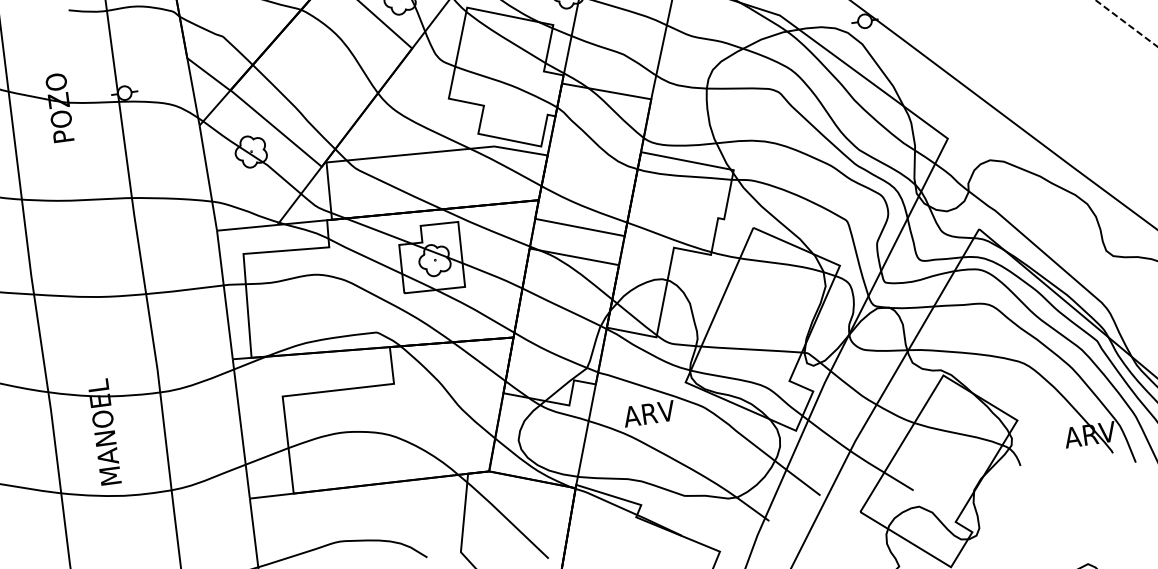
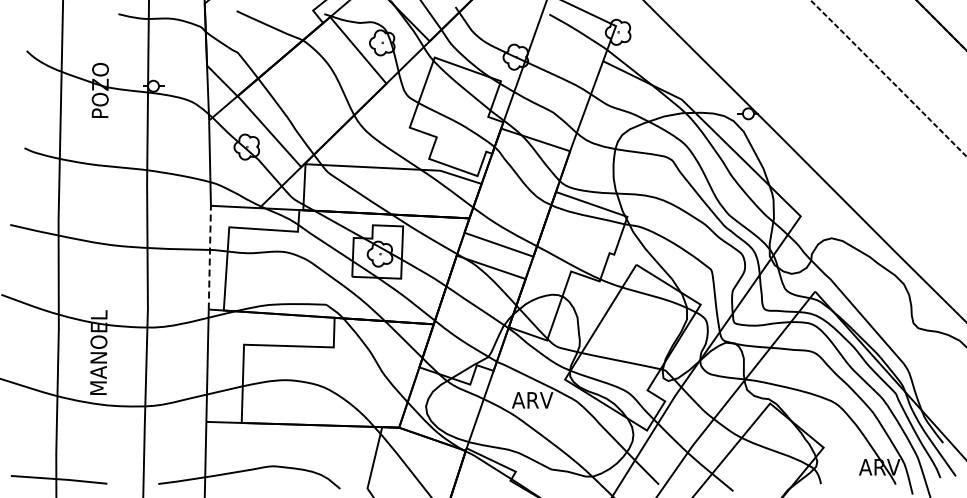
line: (224, 294) -> (209, 257), solid -> dashed

